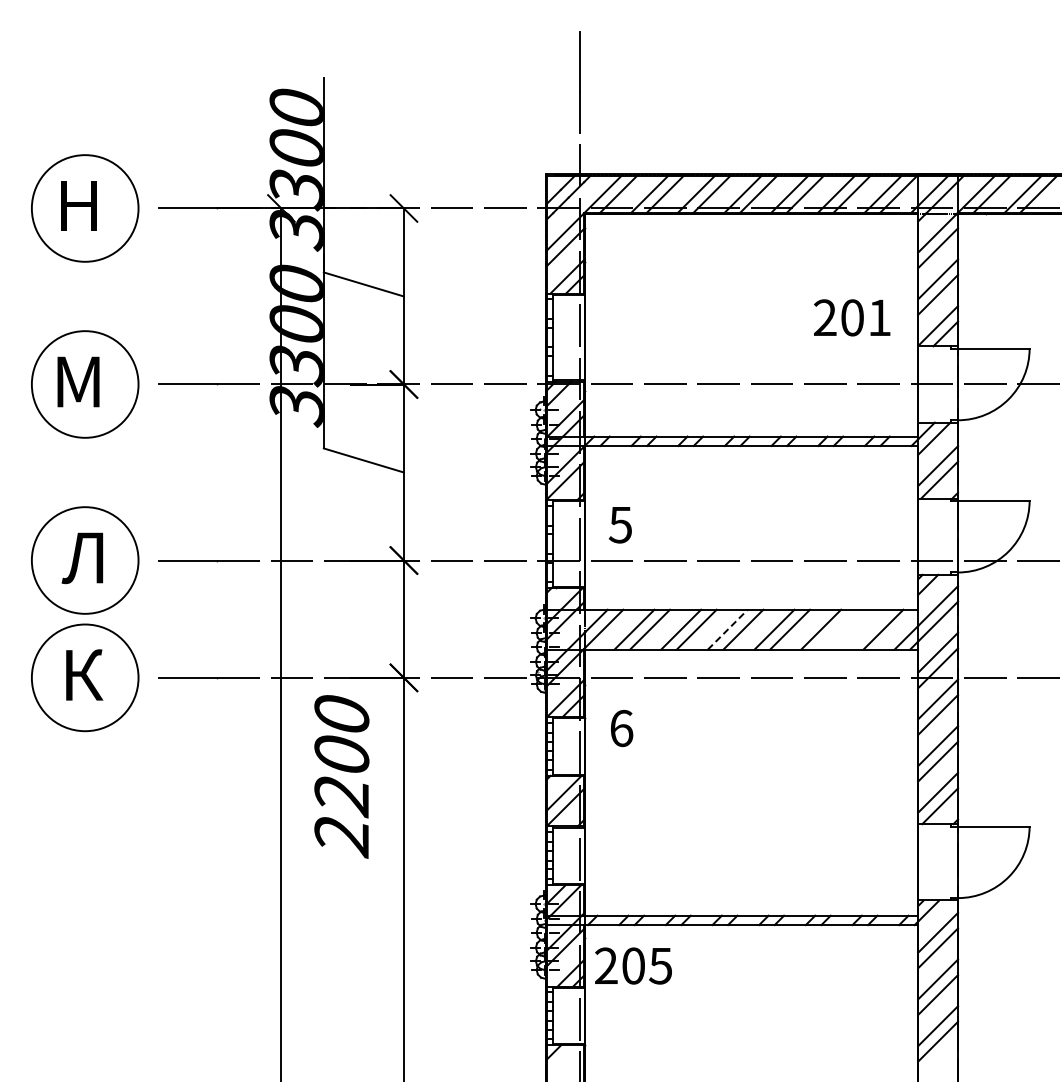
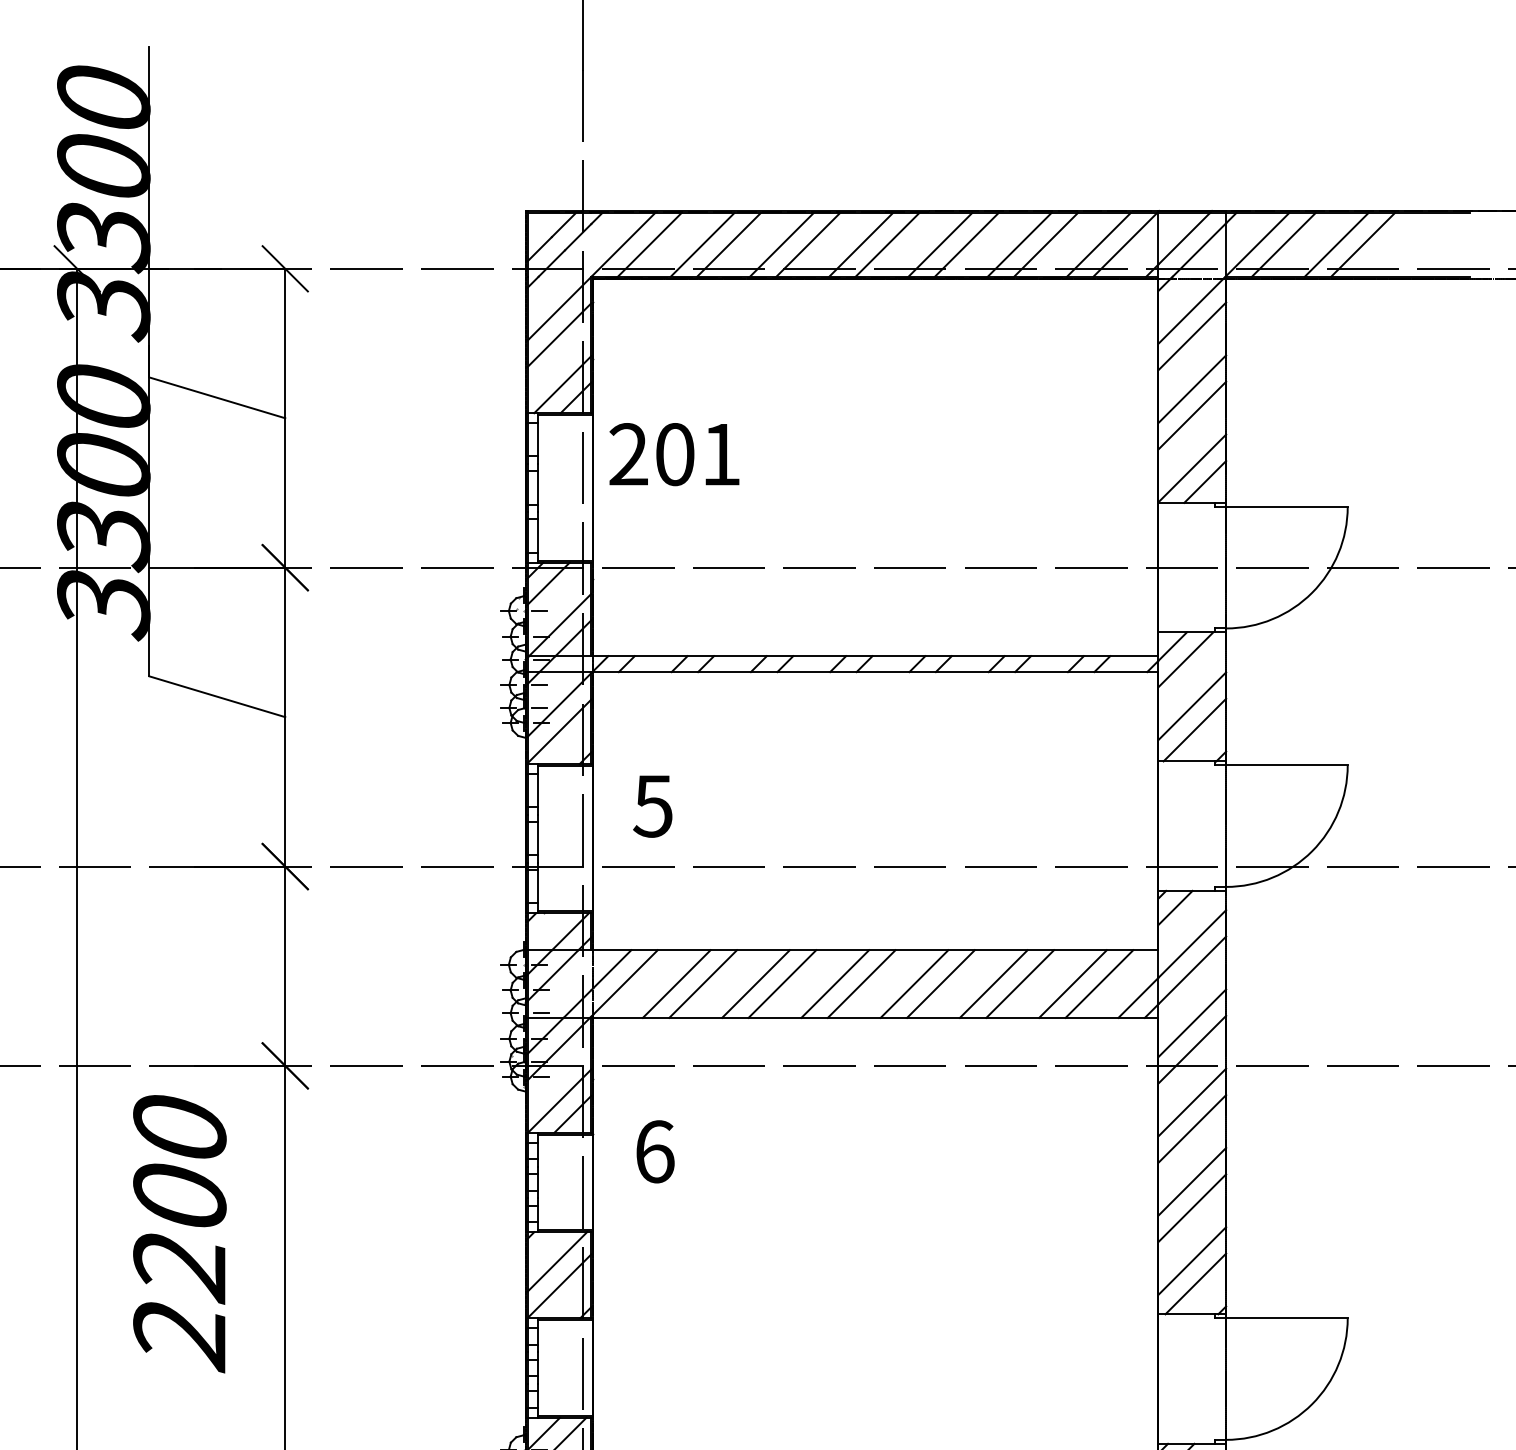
text: (852, 317) -> (675, 453), moved
line: (728, 629) -> (836, 983), dashed -> solid
line: (836, 629) -> (1019, 983), added
line: (867, 629) -> (1072, 983), added

